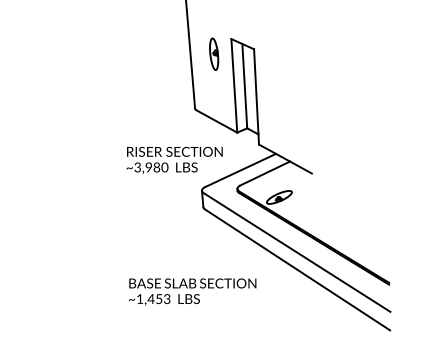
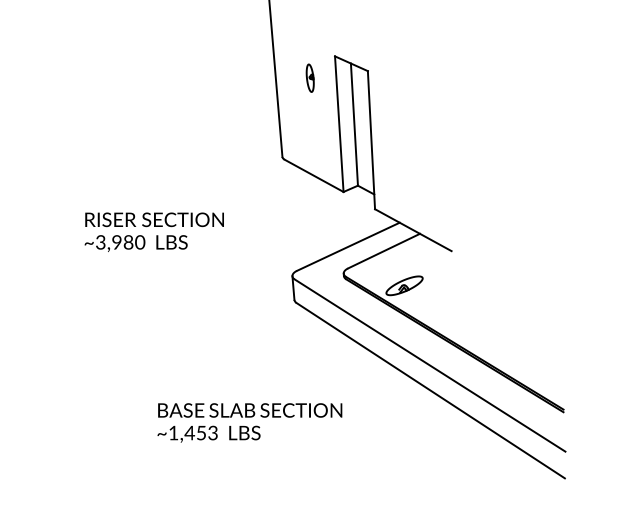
part: (214, 53) -> (310, 77), size x0.6
text: (174, 159) -> (154, 230), moved
text: (192, 291) -> (249, 422), moved

